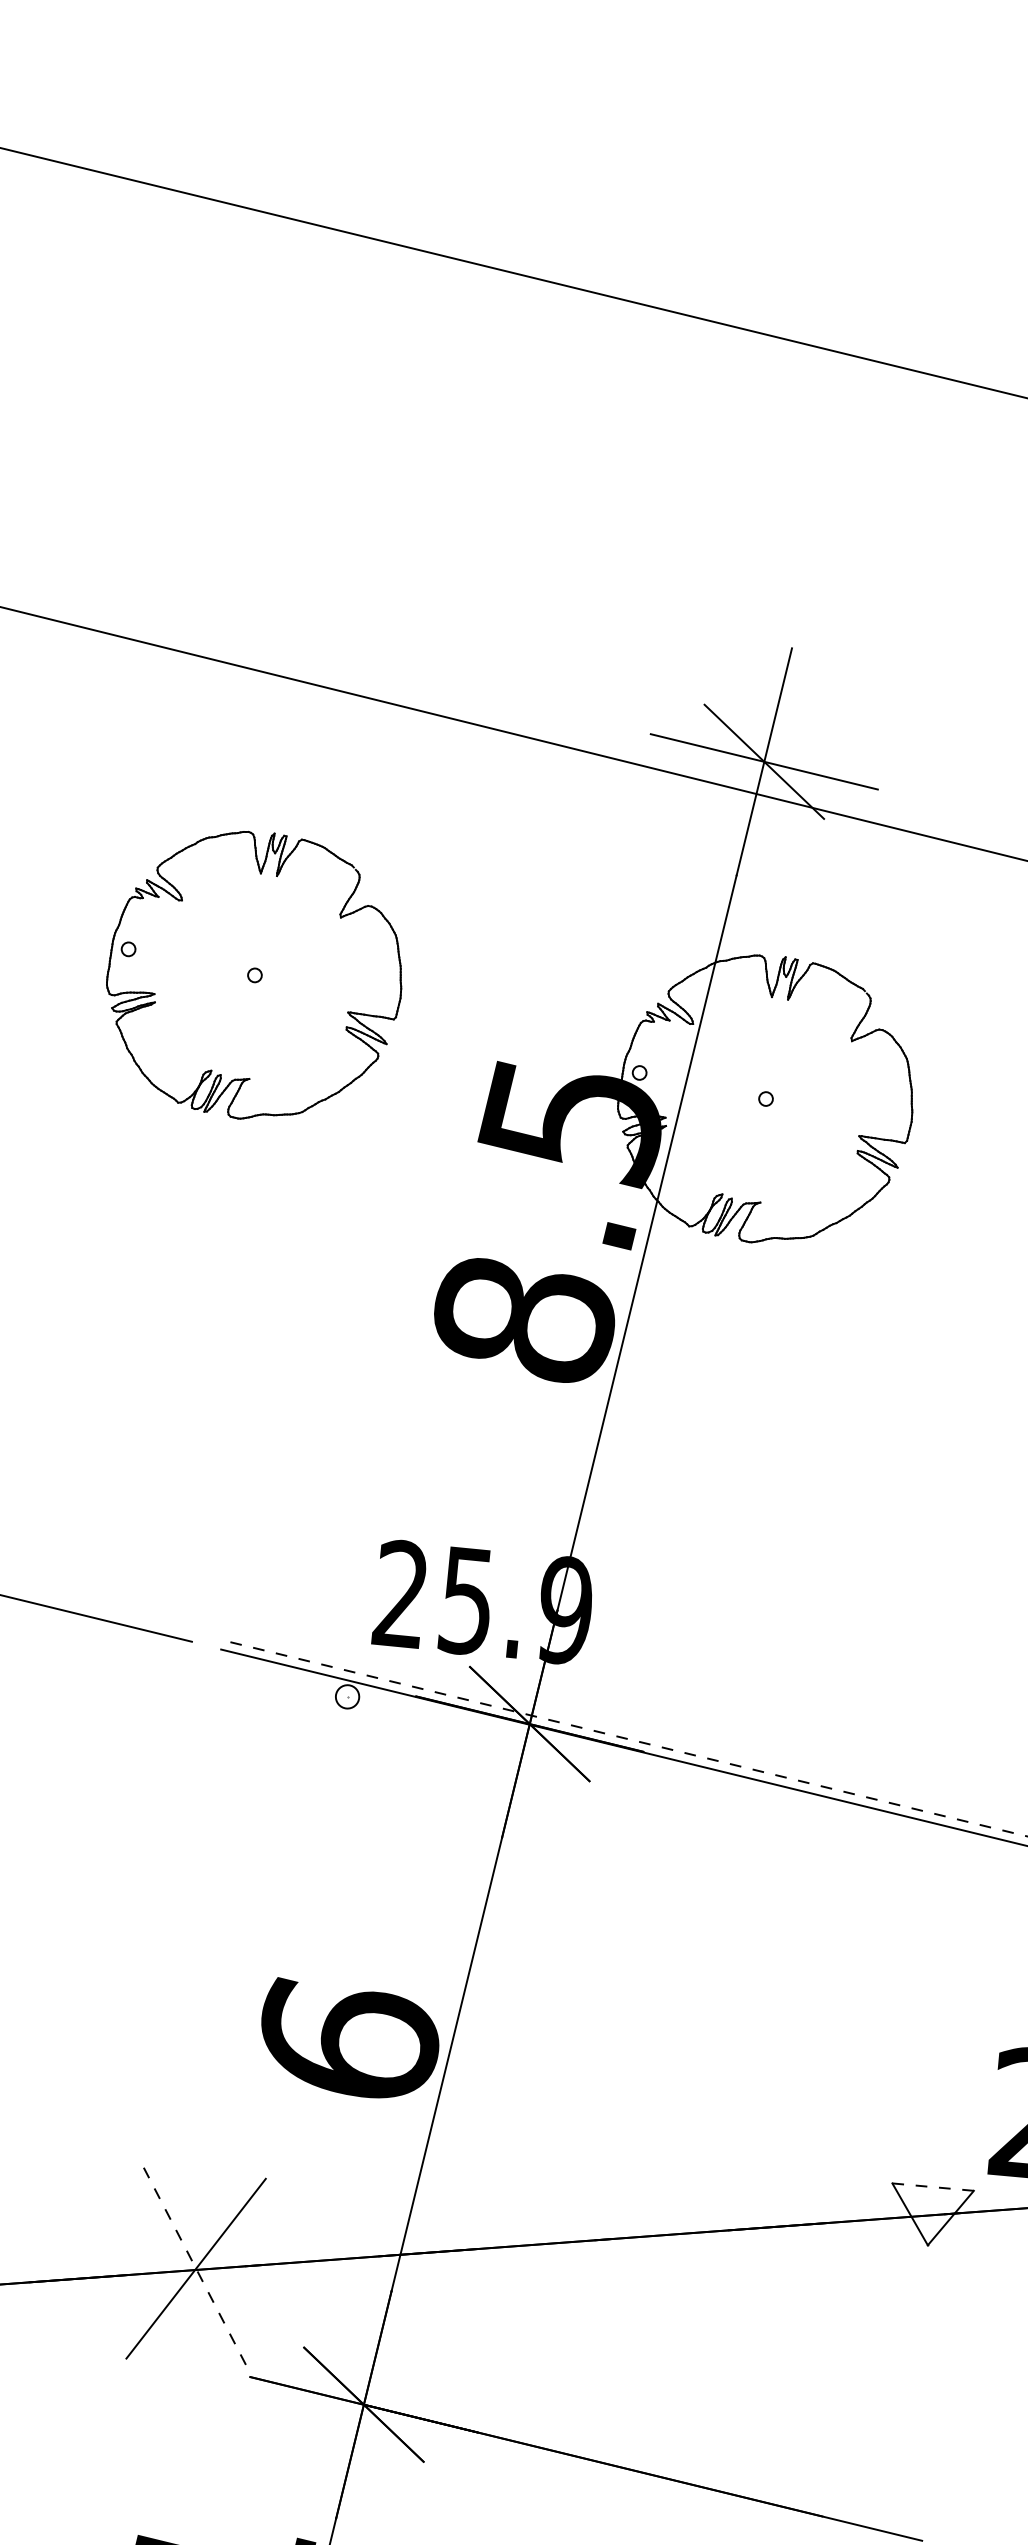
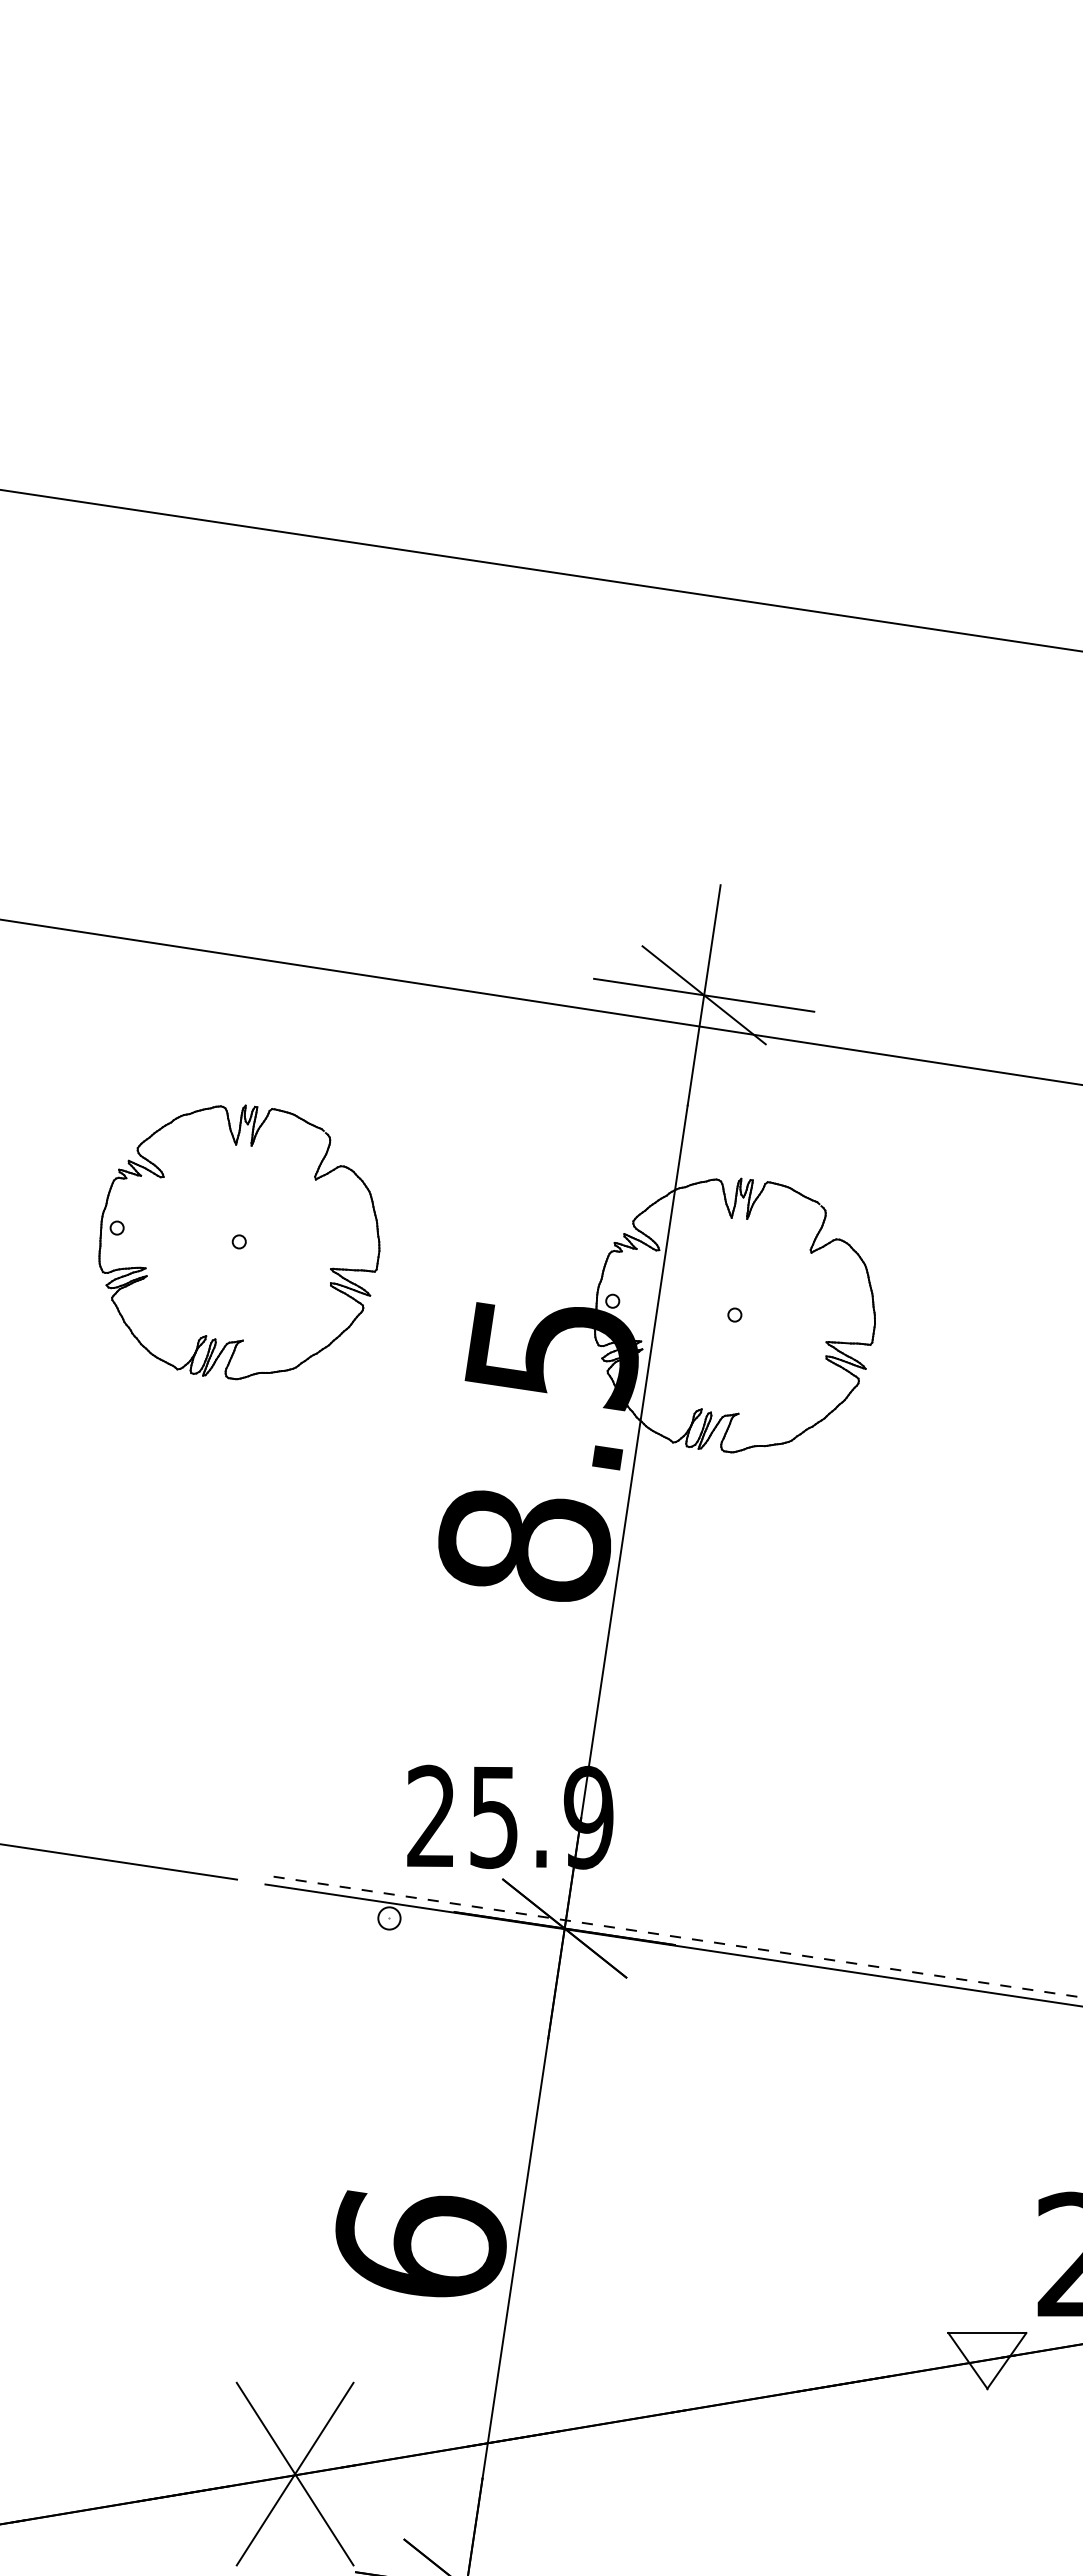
line: (933, 2187) -> (987, 2333), dashed -> solid
line: (196, 2269) -> (295, 2474), dashed -> solid

